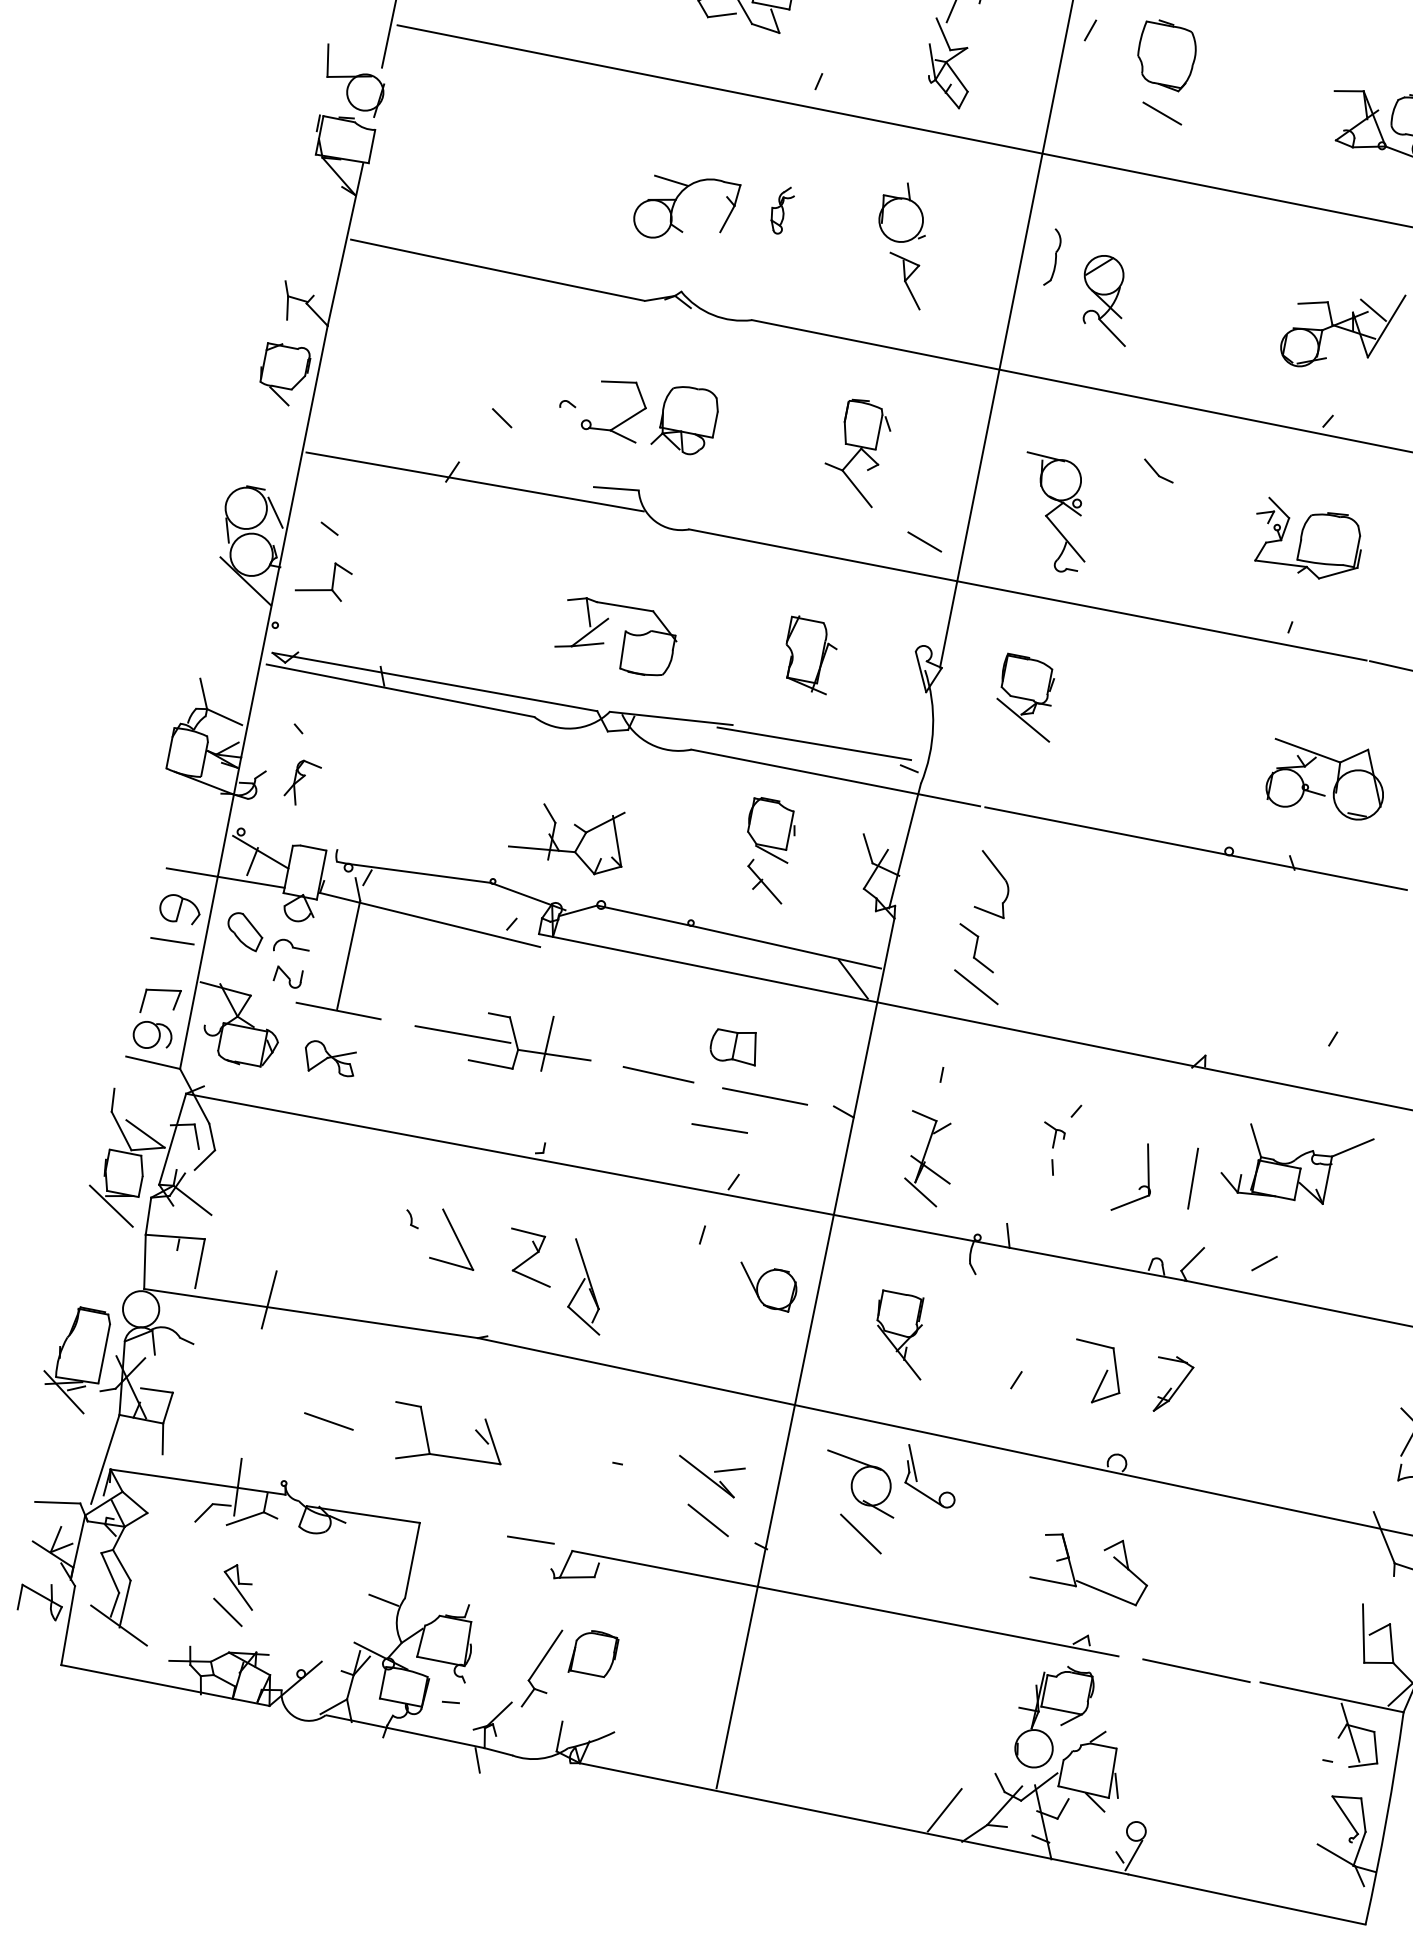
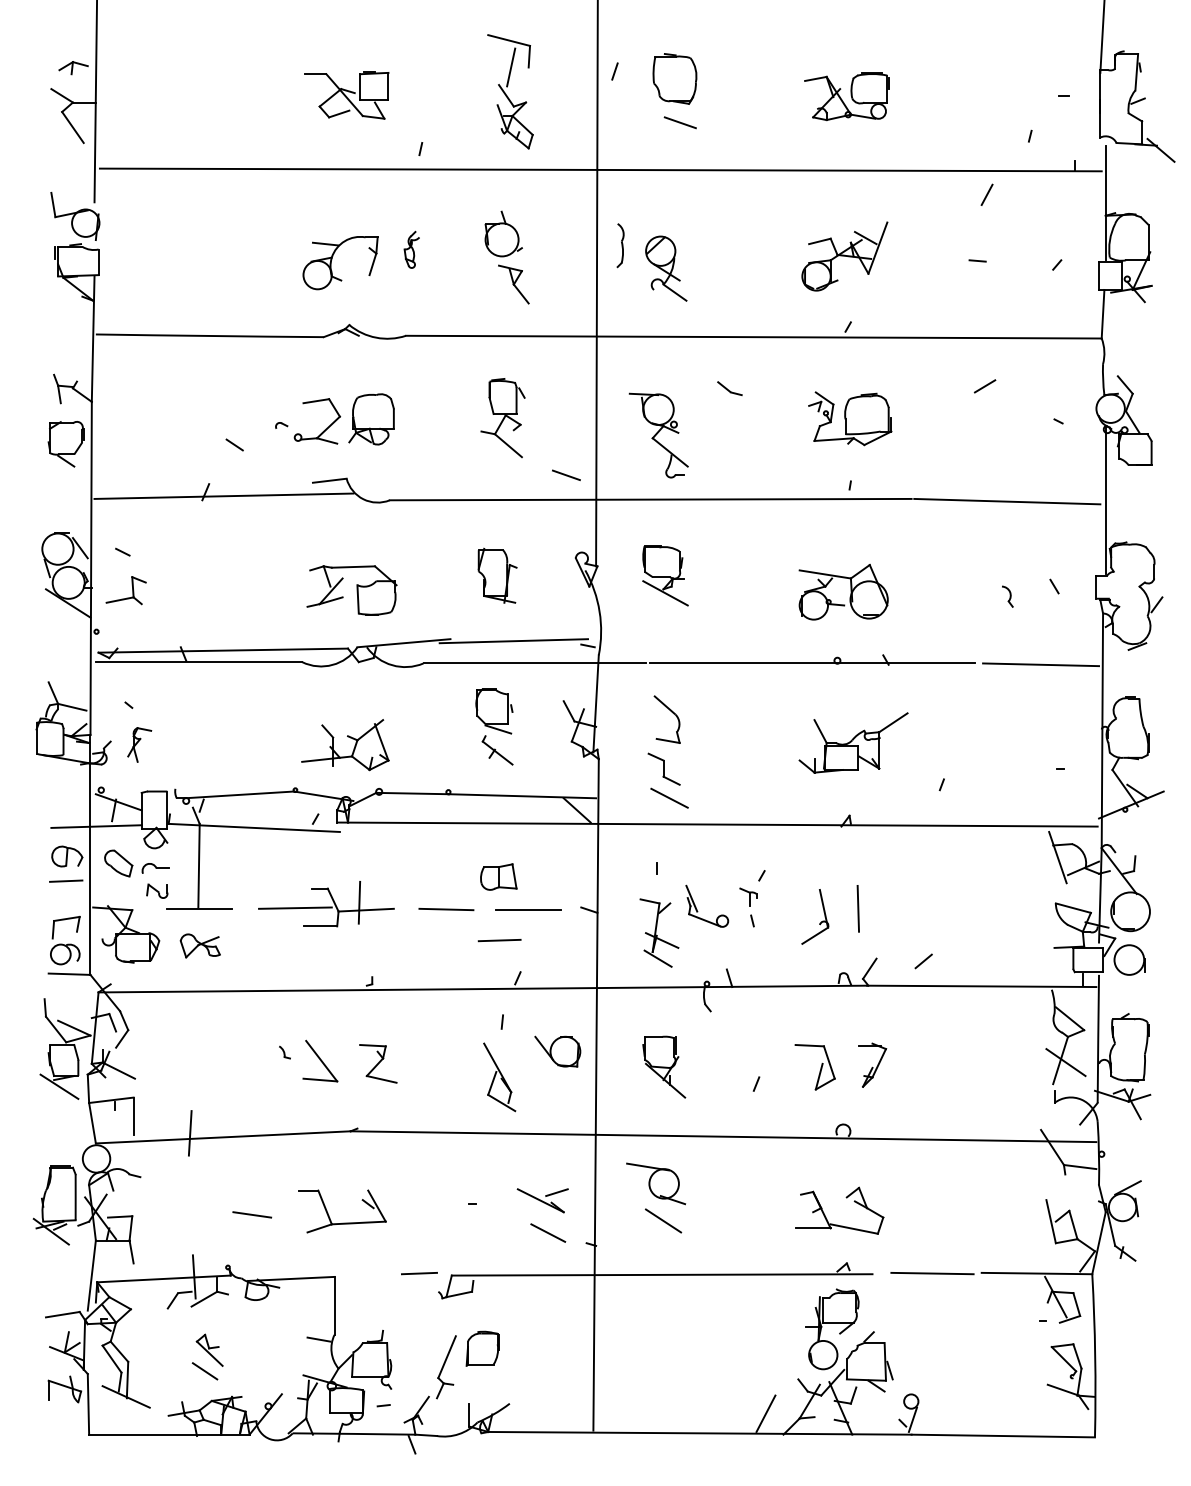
part: (1336, 779) -> (850, 591), moved
part: (1296, 1163) -> (853, 742), moved
part: (587, 1287) -> (499, 1077), moved
part: (917, 1478) -> (697, 909), moved

